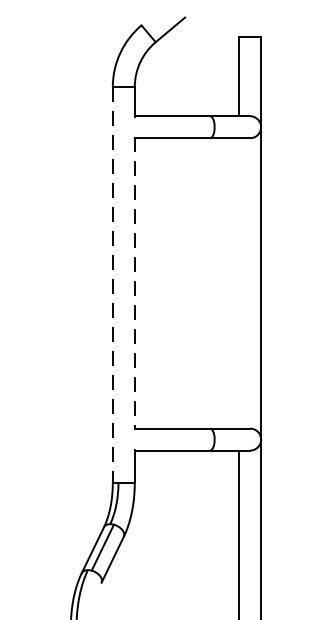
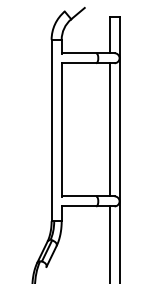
line: (239, 282) -> (109, 129), added
line: (112, 284) -> (51, 130), dashed -> solid
line: (134, 284) -> (61, 130), dashed -> solid

